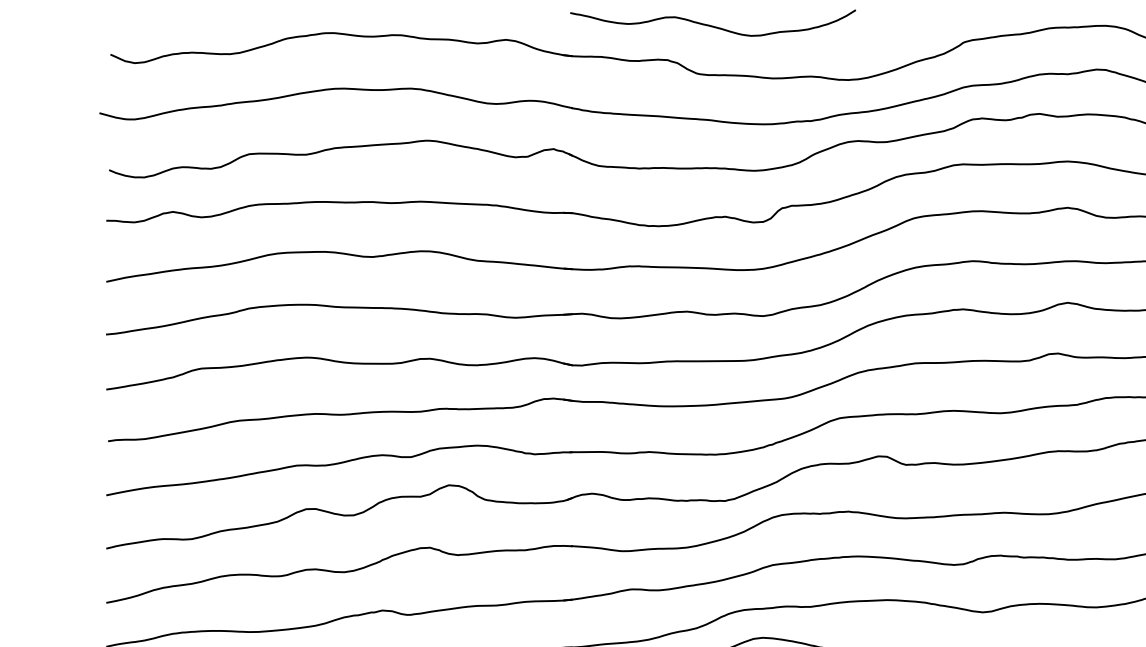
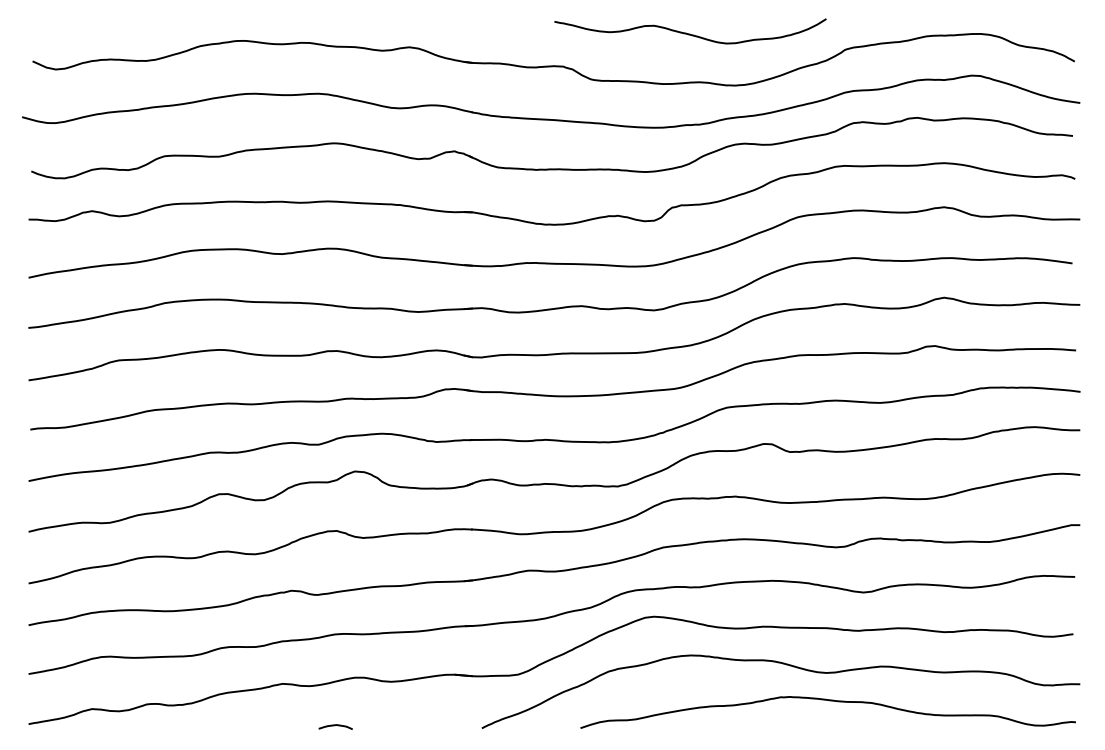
curve: (713, 25) -> (690, 33), moved

